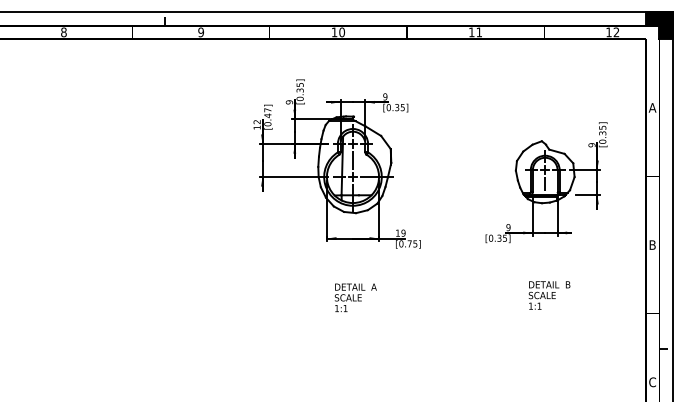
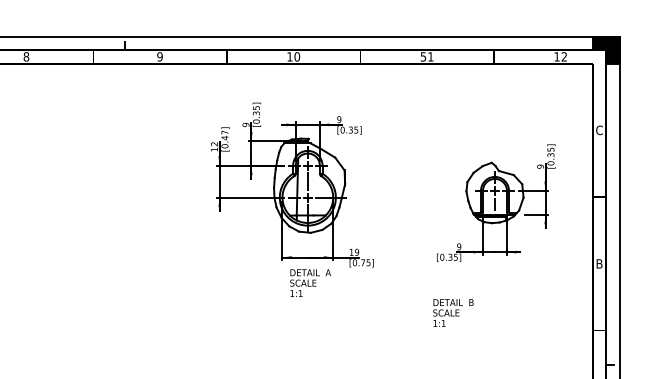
text: (471, 32) -> (423, 56), 11 -> 51
text: (652, 107) -> (599, 129), A -> C
text: (549, 295) -> (453, 312), moved
text: (355, 297) -> (310, 282), moved

